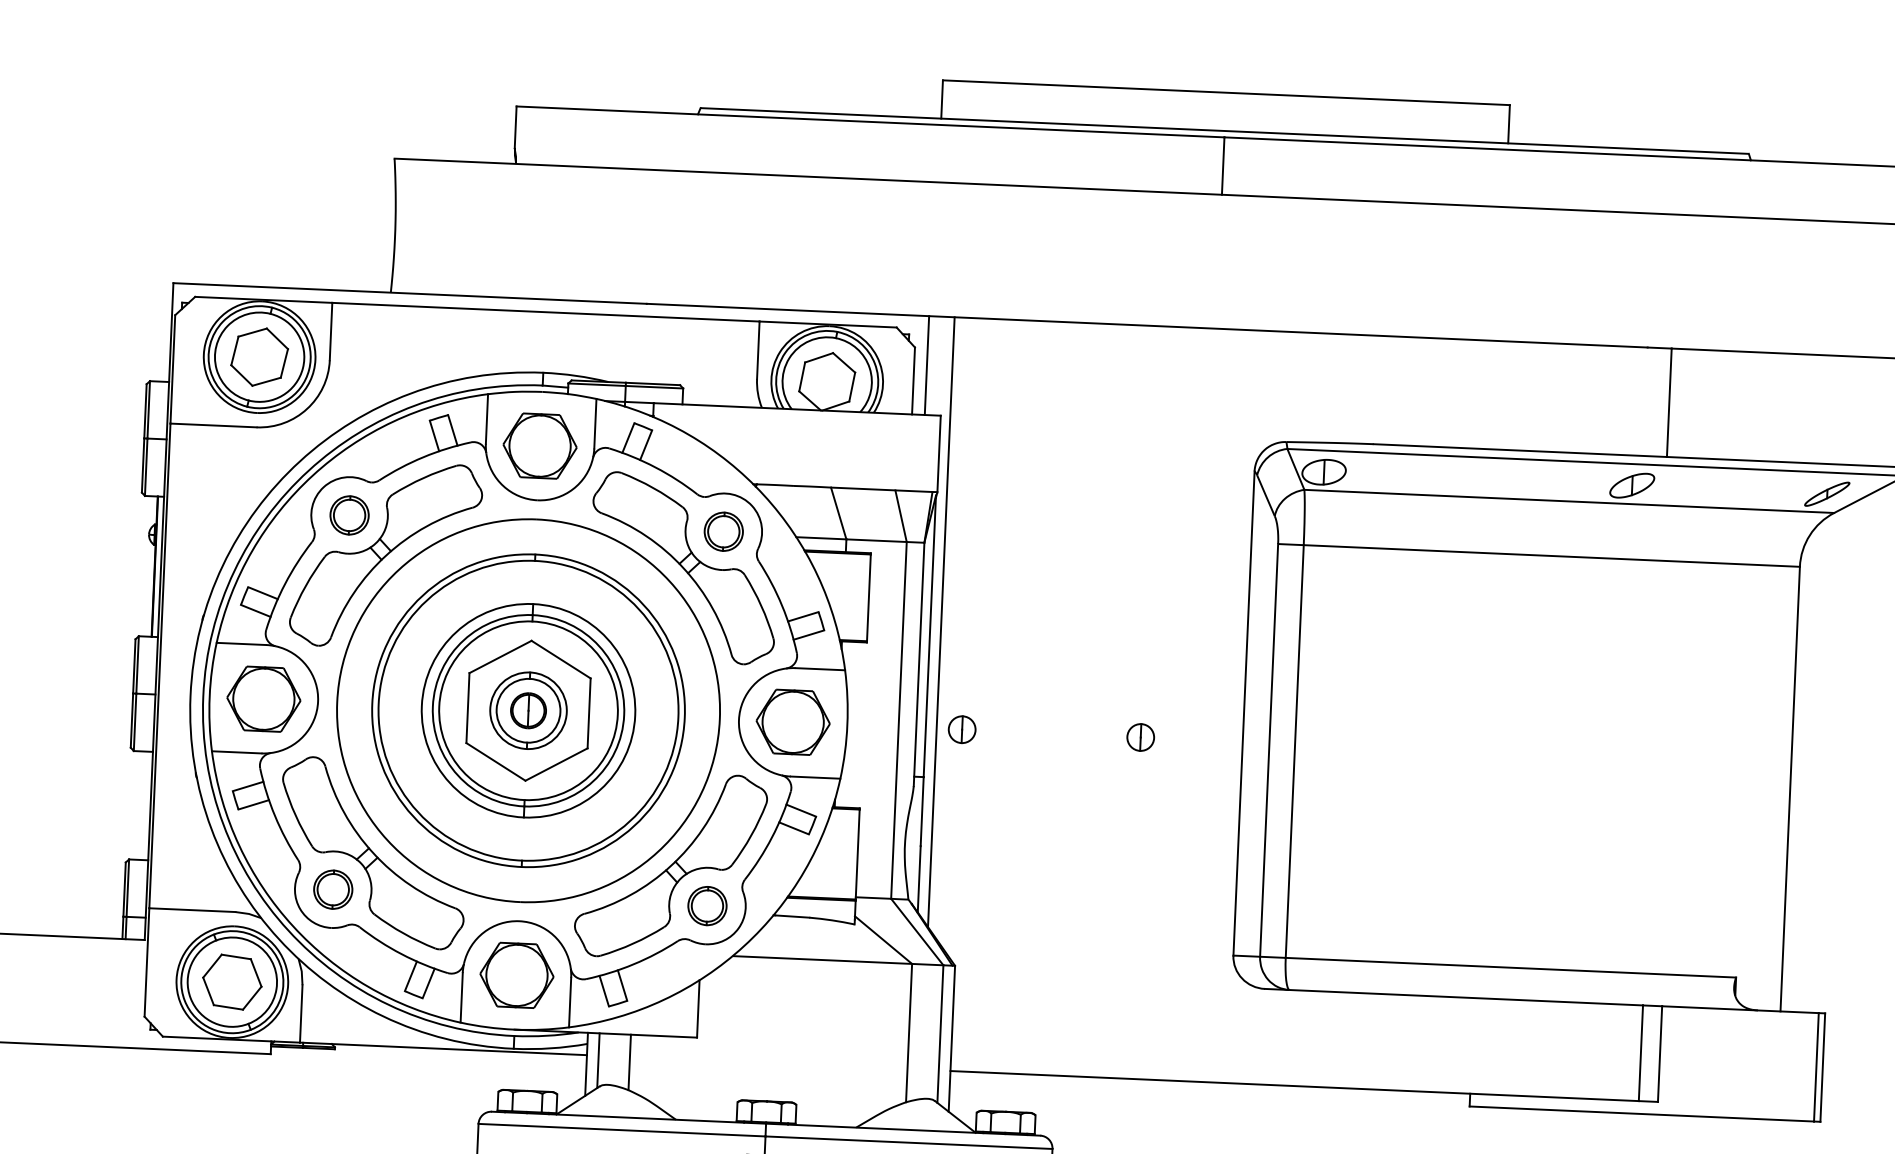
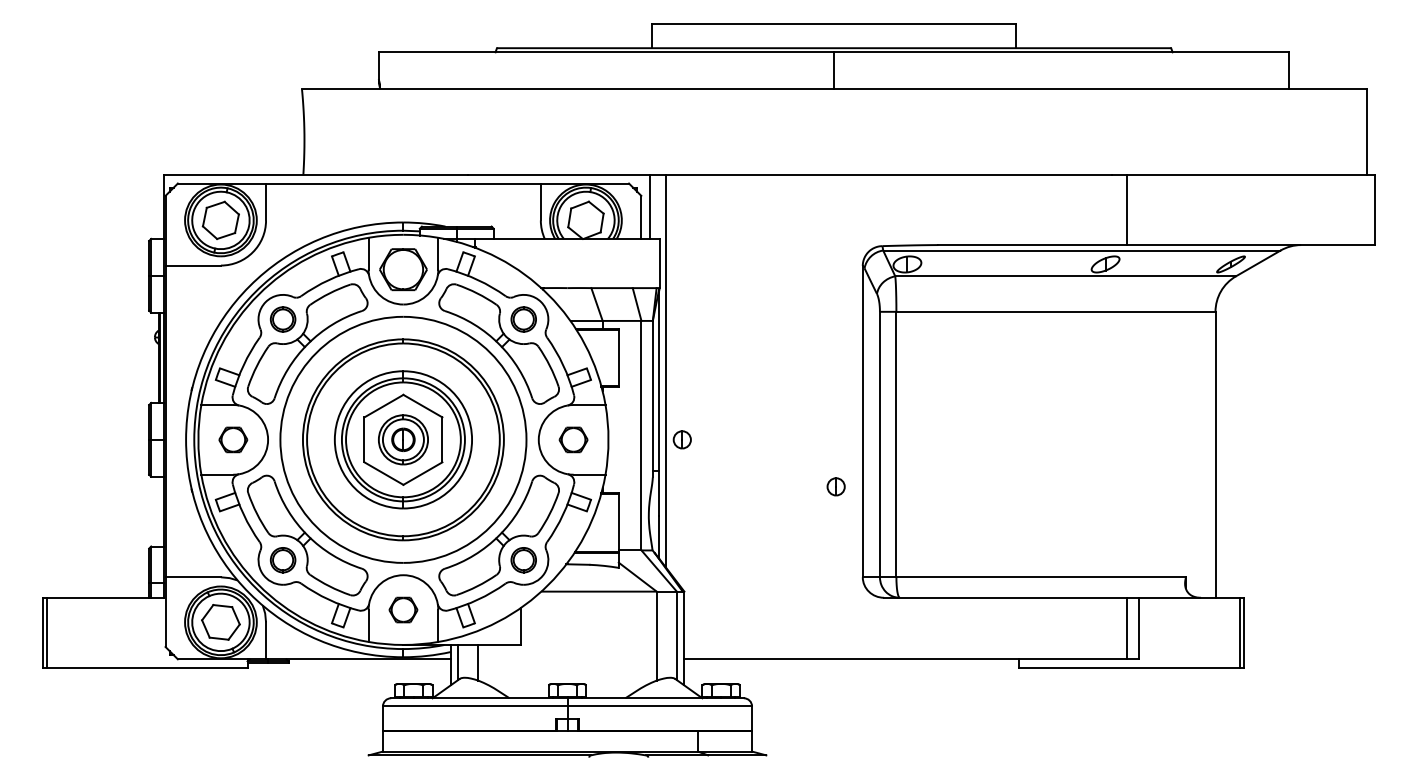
part: (264, 698) -> (233, 439), size x0.6
part: (792, 721) -> (573, 439), size x0.6
part: (1139, 736) -> (835, 486), moved
part: (517, 974) -> (403, 609), size x0.6

